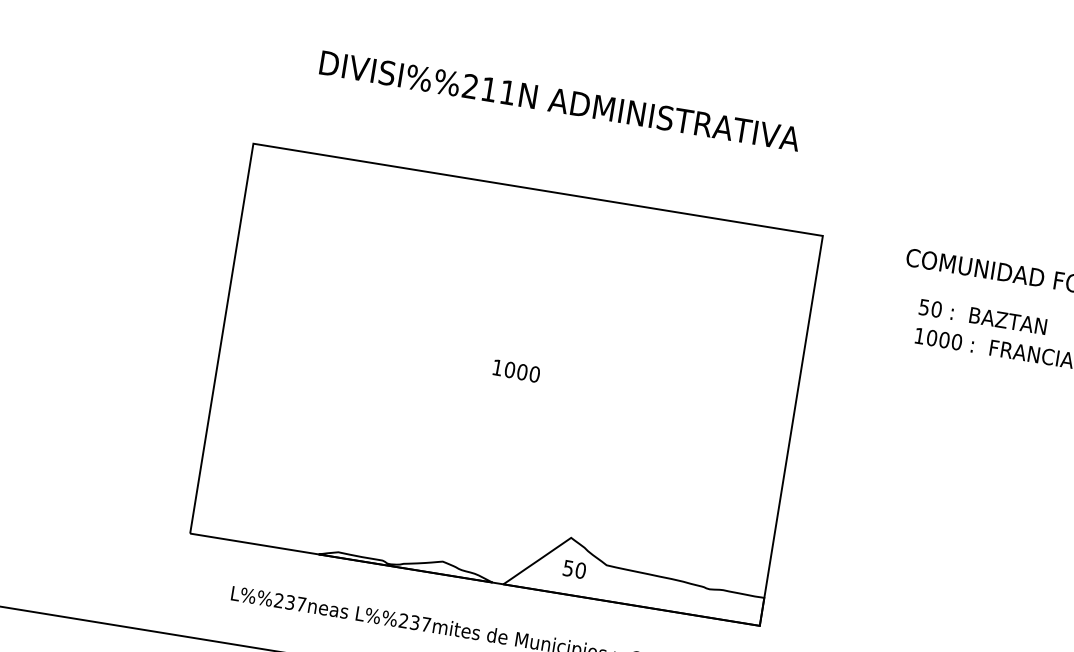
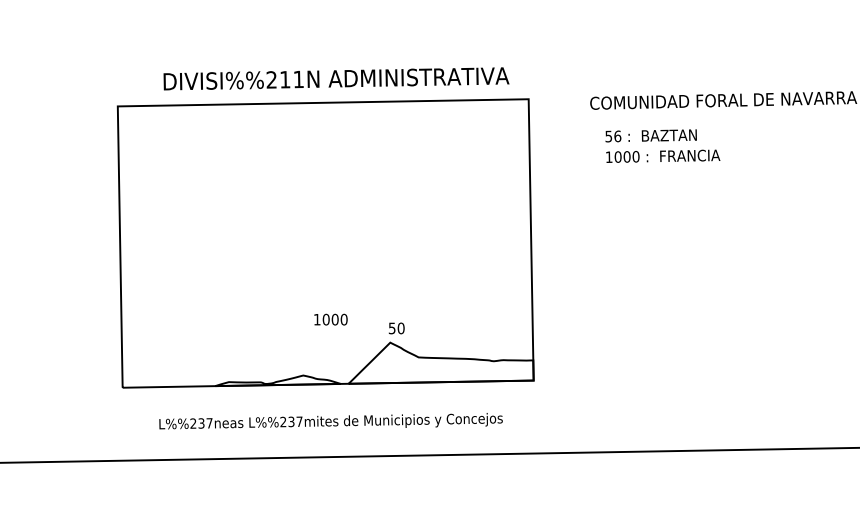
text: (560, 100) -> (336, 78), moved
text: (936, 308) -> (617, 135), 50 -> 56
text: (515, 370) -> (330, 319), moved
text: (574, 569) -> (396, 328), moved

